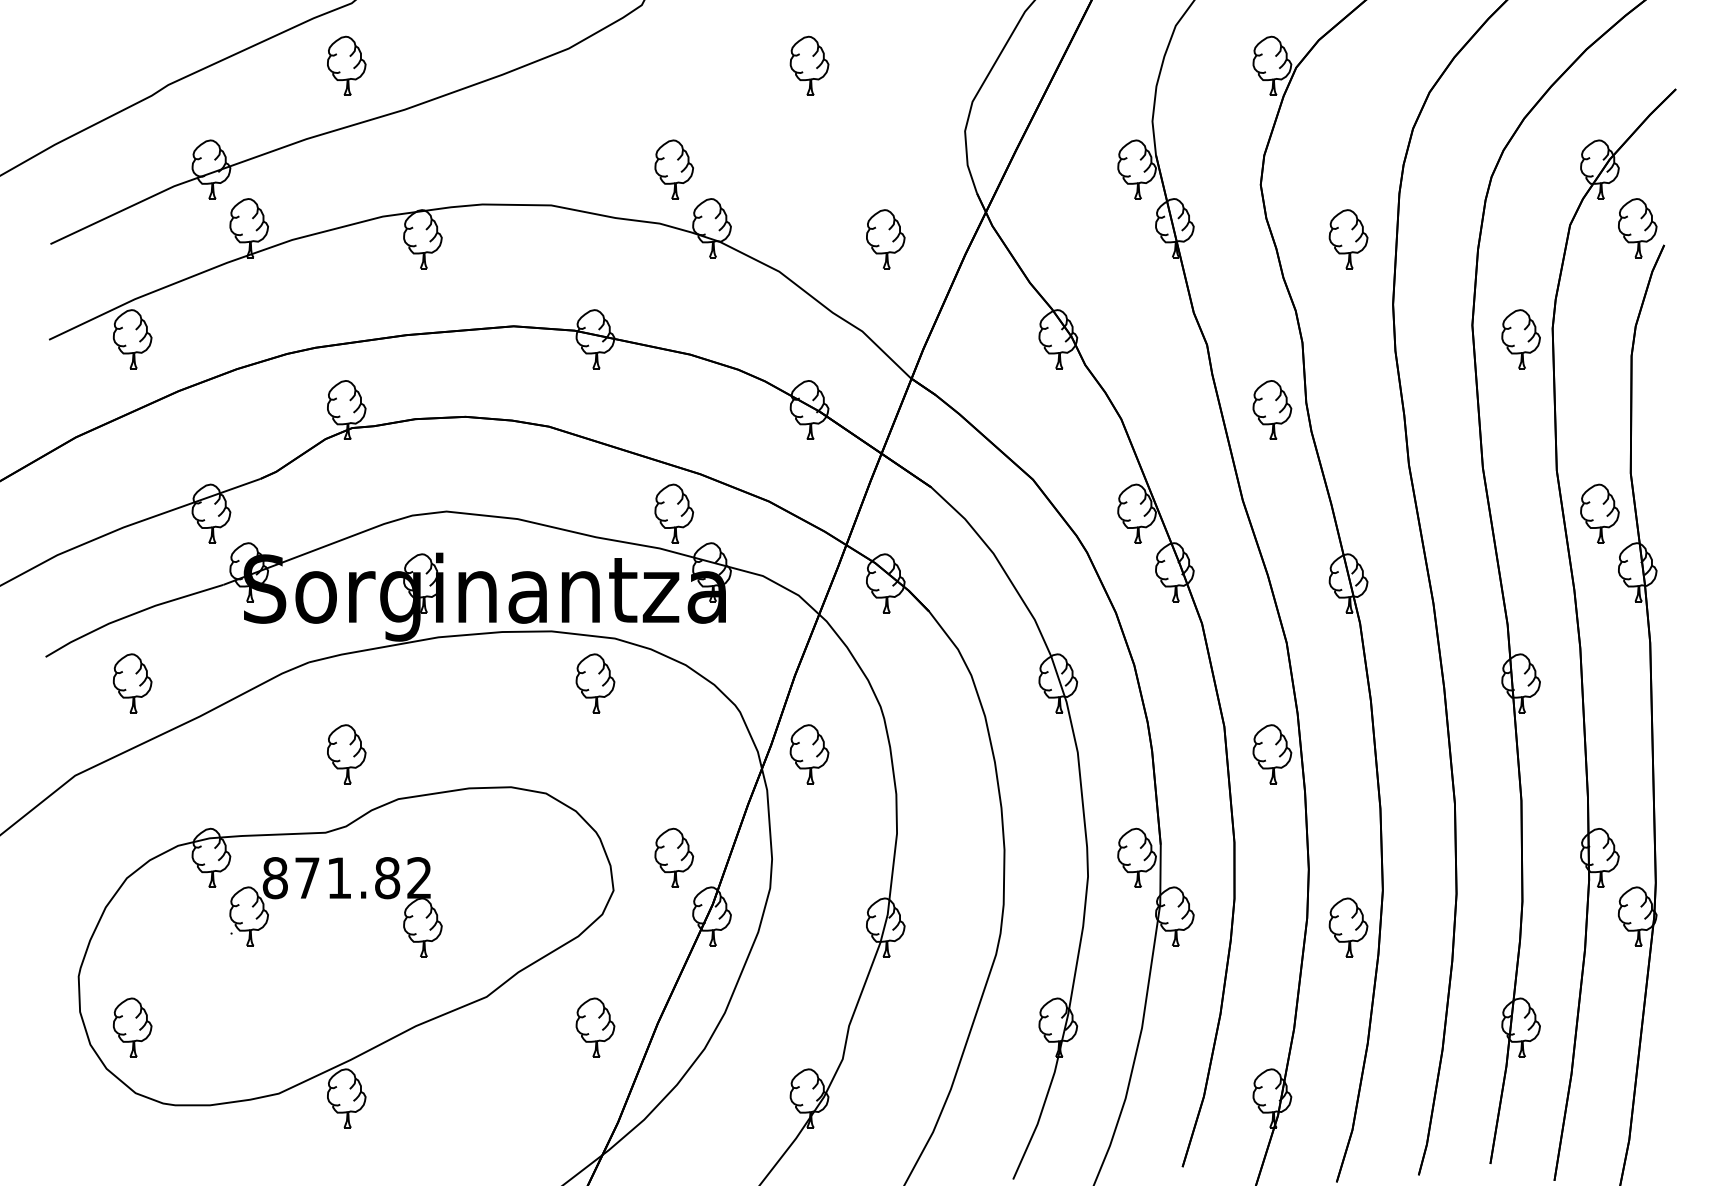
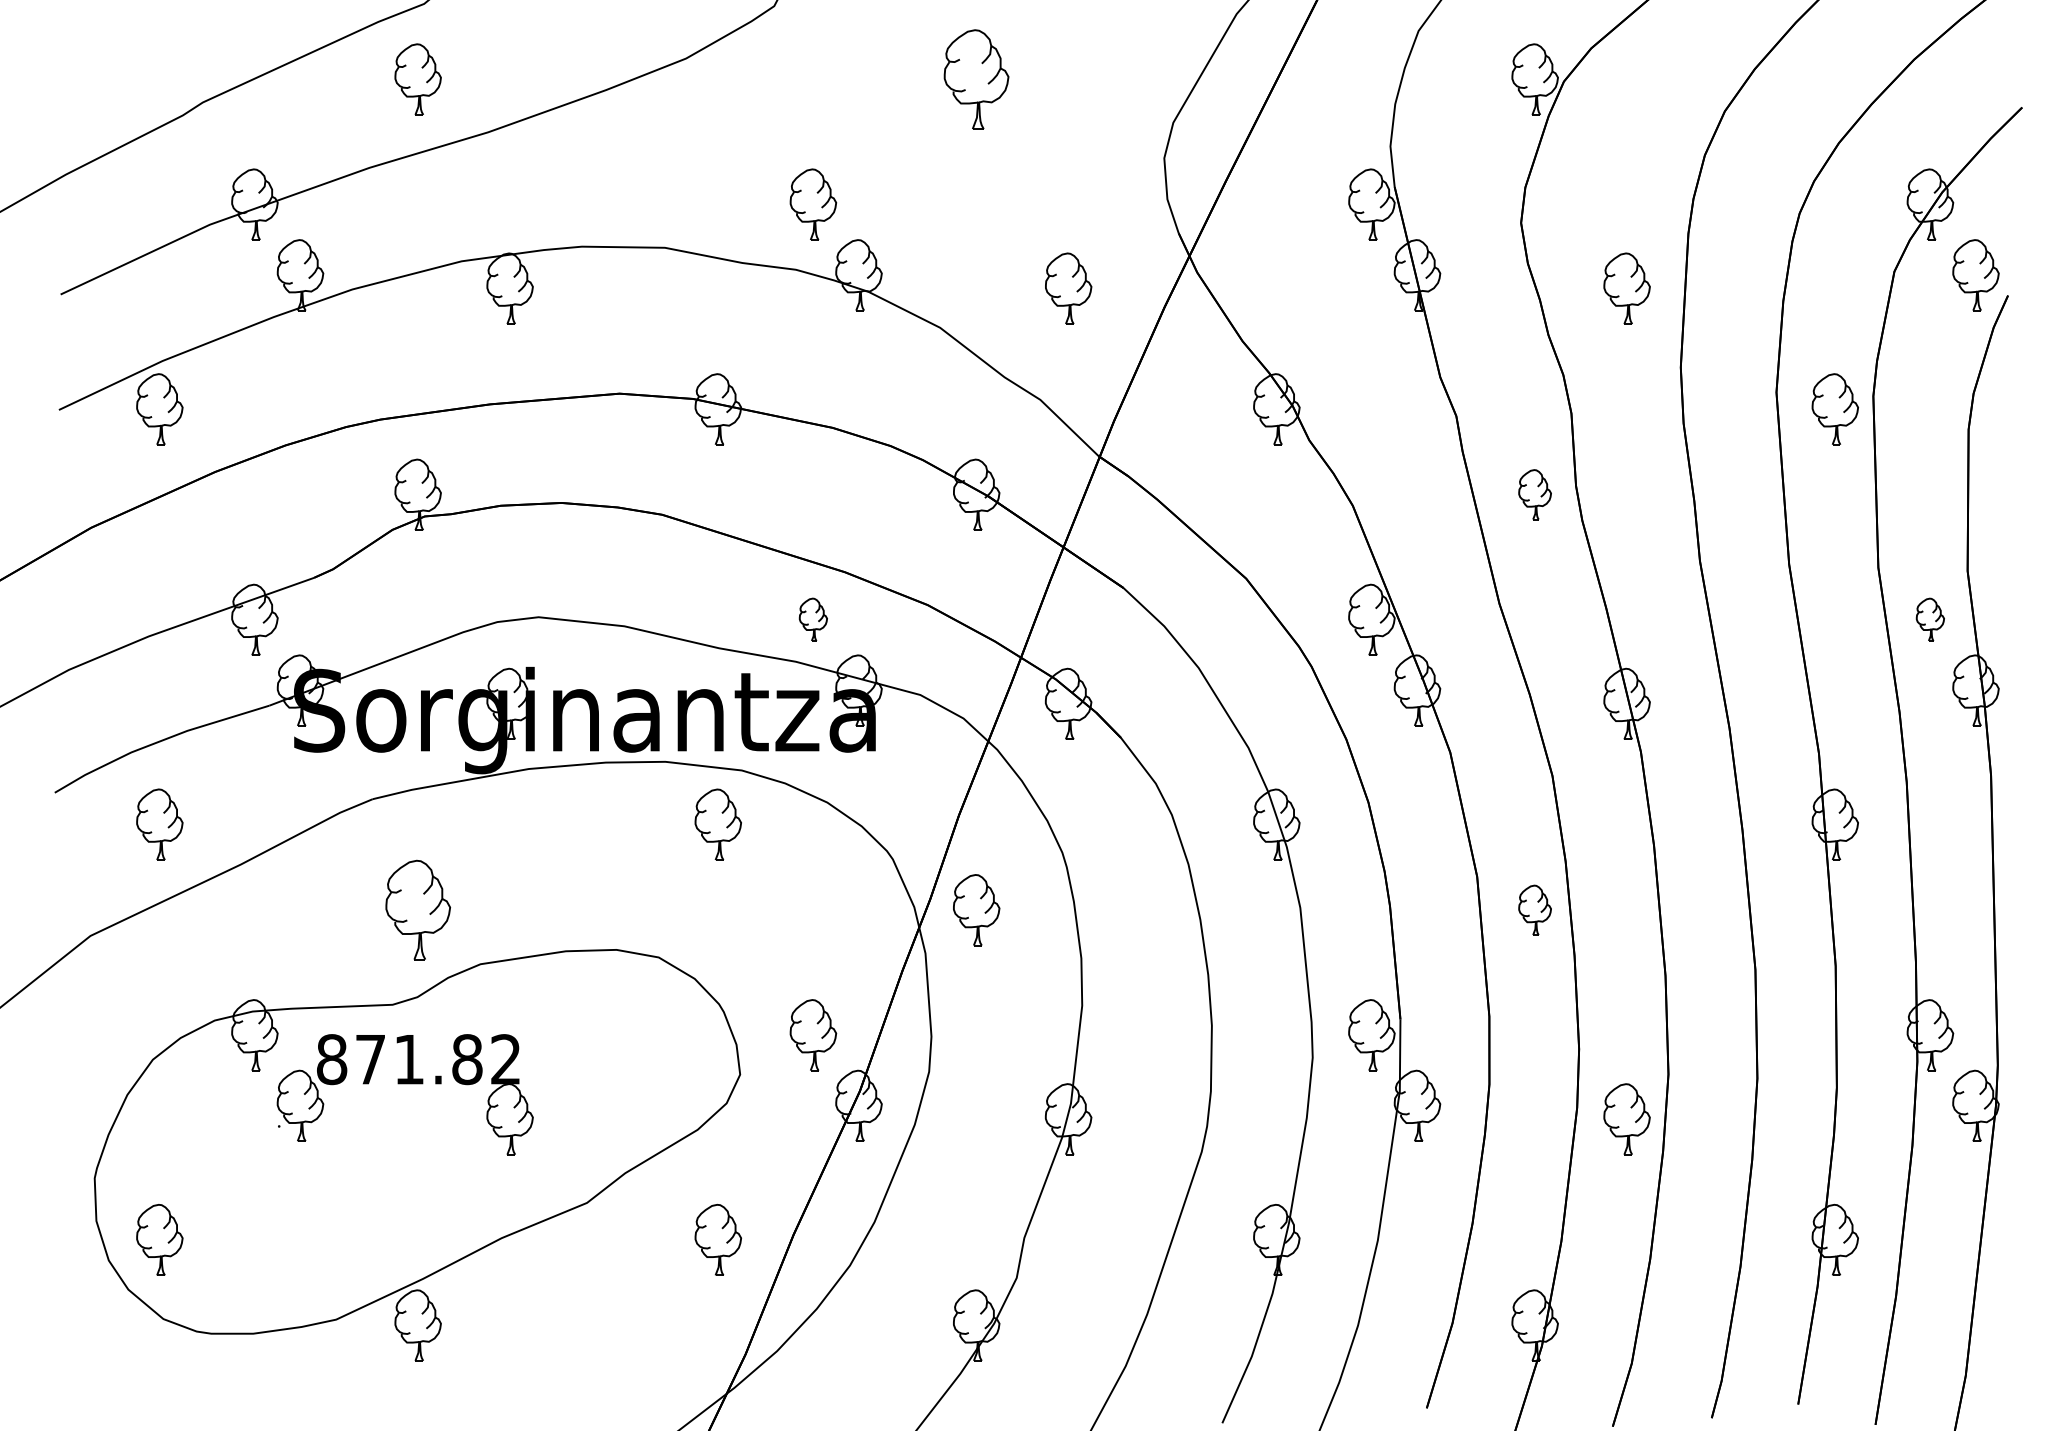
part: (809, 65) -> (976, 79), size x1.4
part: (1271, 409) -> (1534, 494), size x0.7
part: (674, 513) -> (813, 619), size x0.6
part: (1600, 513) -> (1930, 619), size x0.6
part: (346, 754) -> (417, 910), size x1.4
part: (1271, 754) -> (1534, 910), size x0.7

